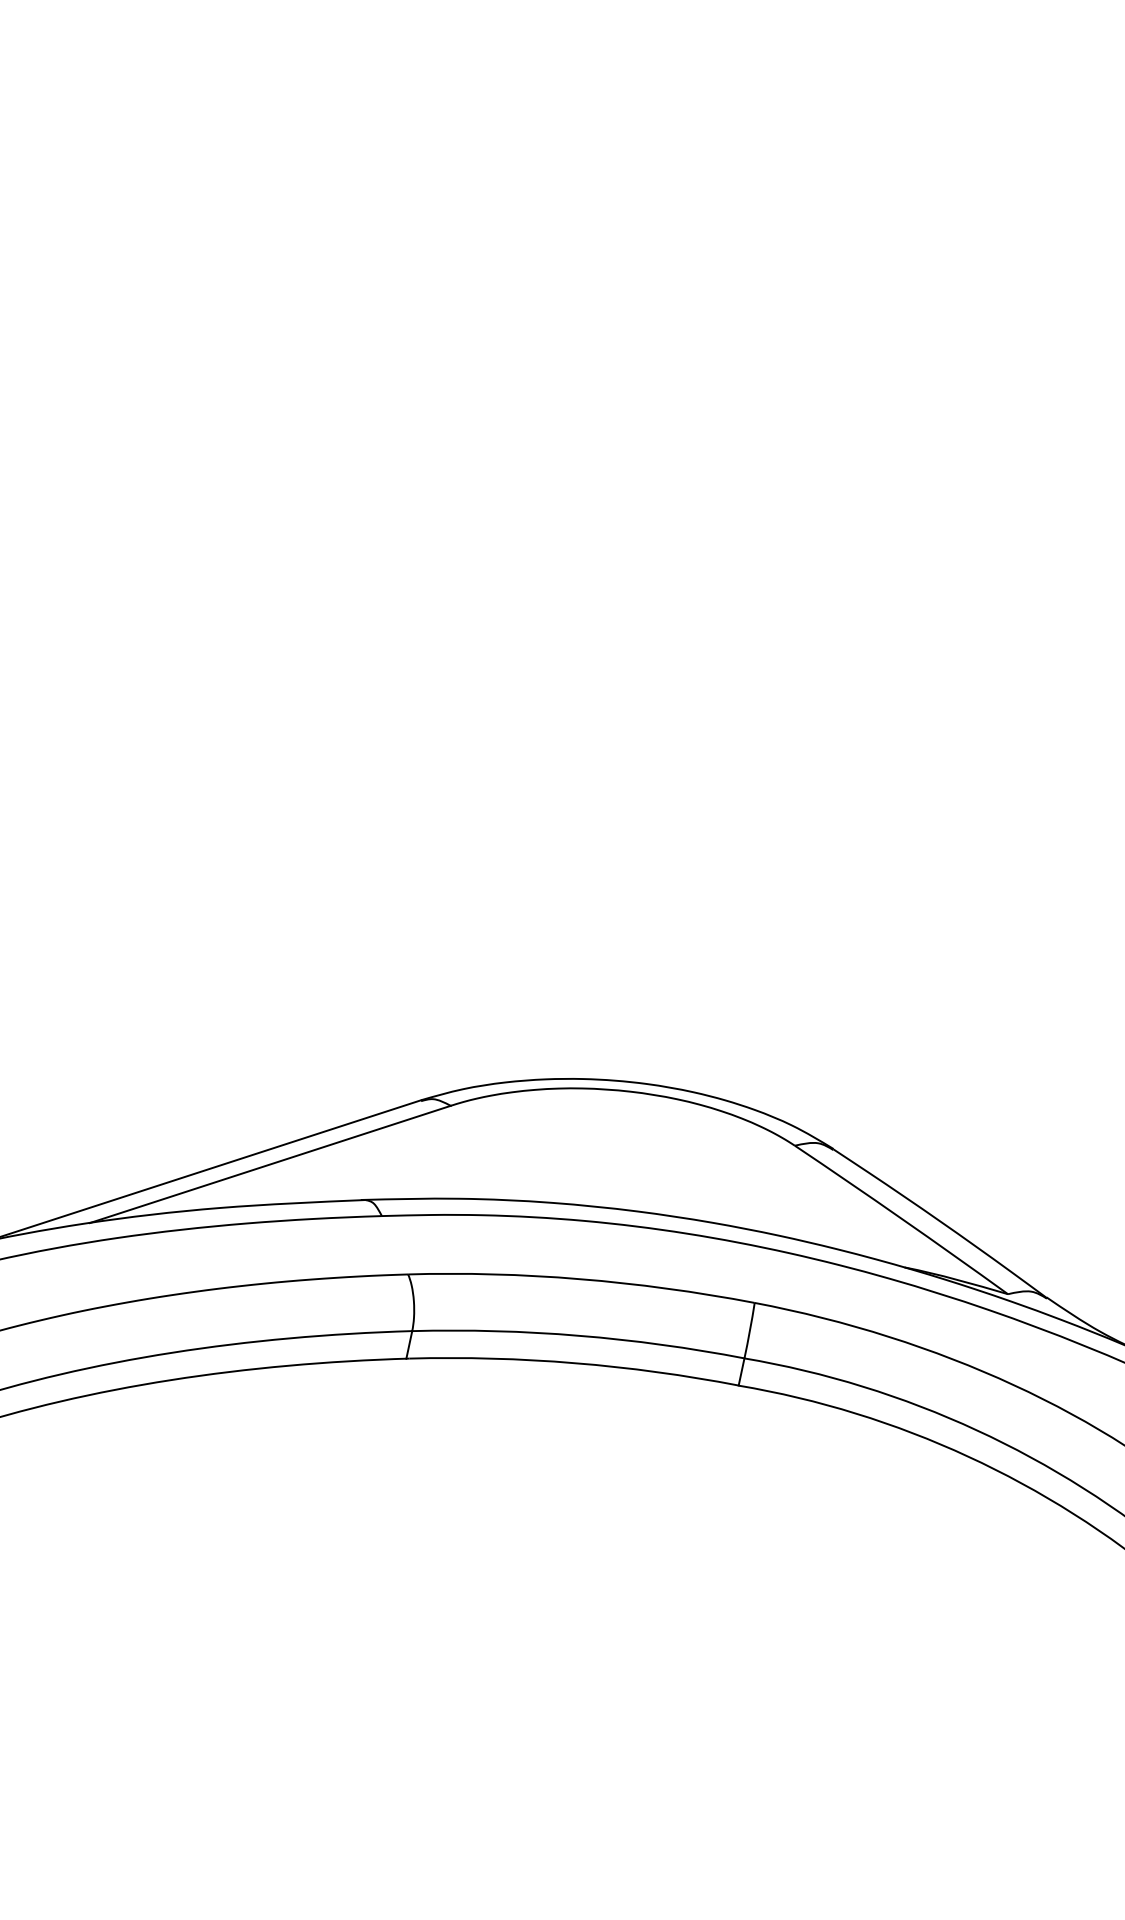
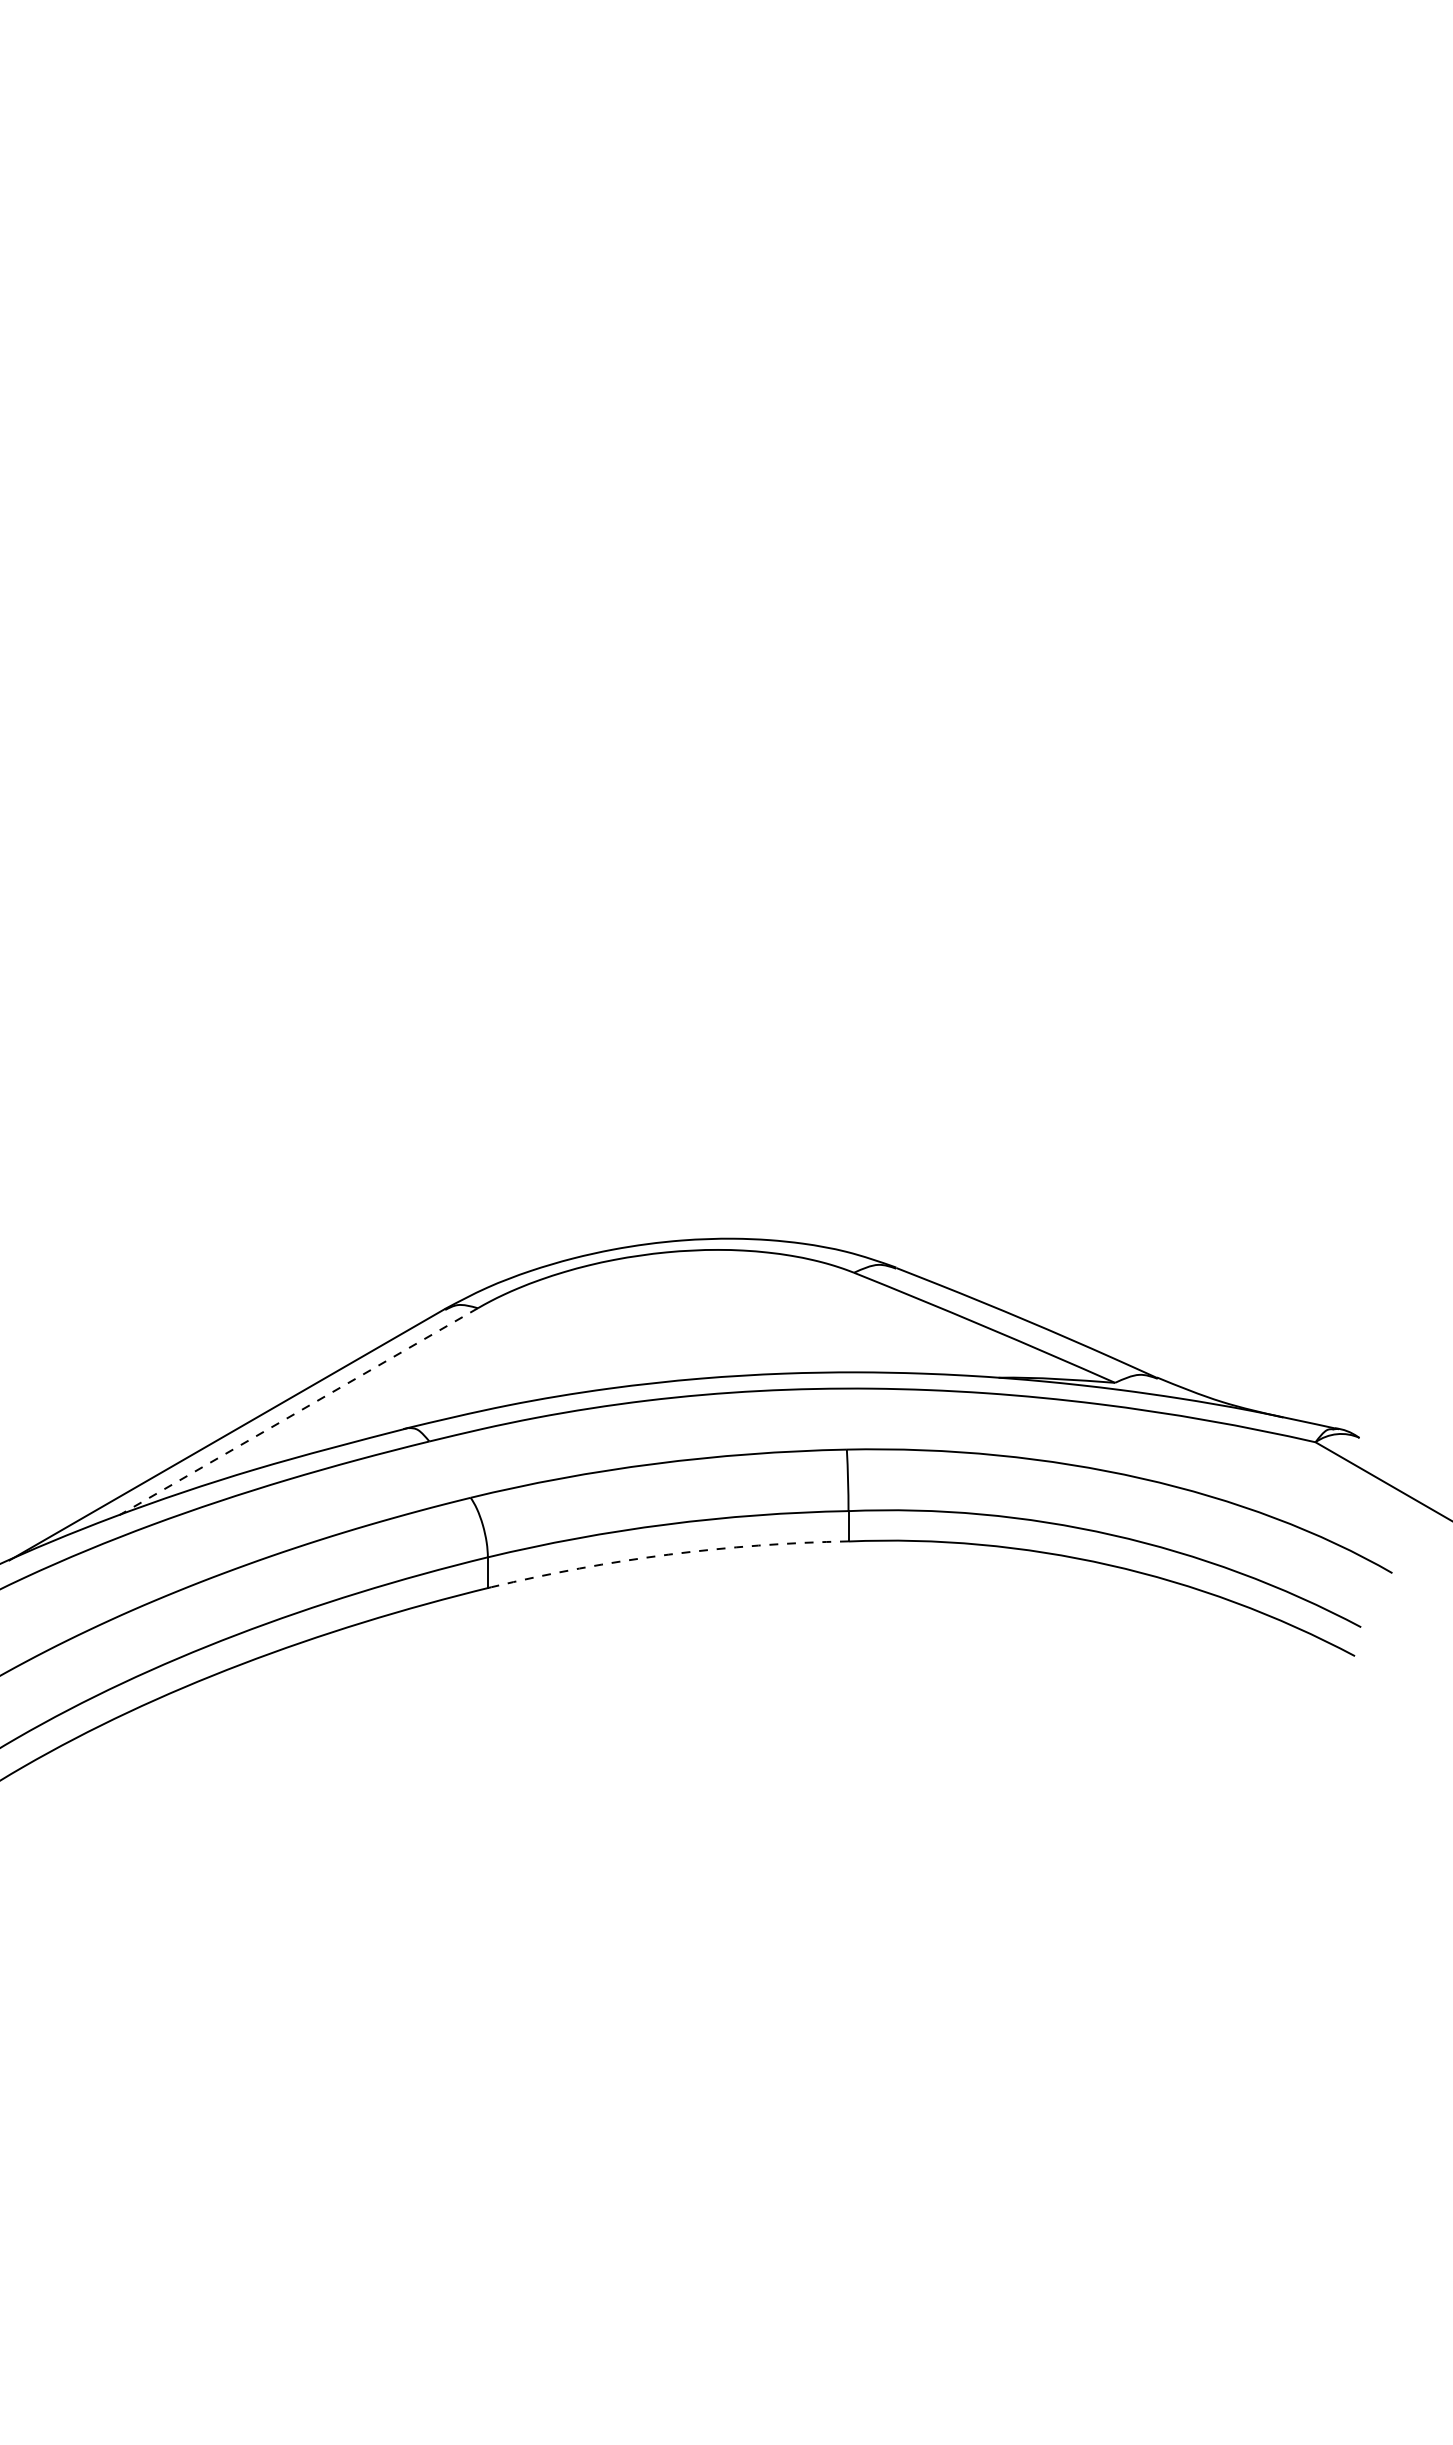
line: (270, 1164) -> (298, 1411), solid -> dashed
arc: (574, 1362) -> (668, 1554), solid -> dashed

